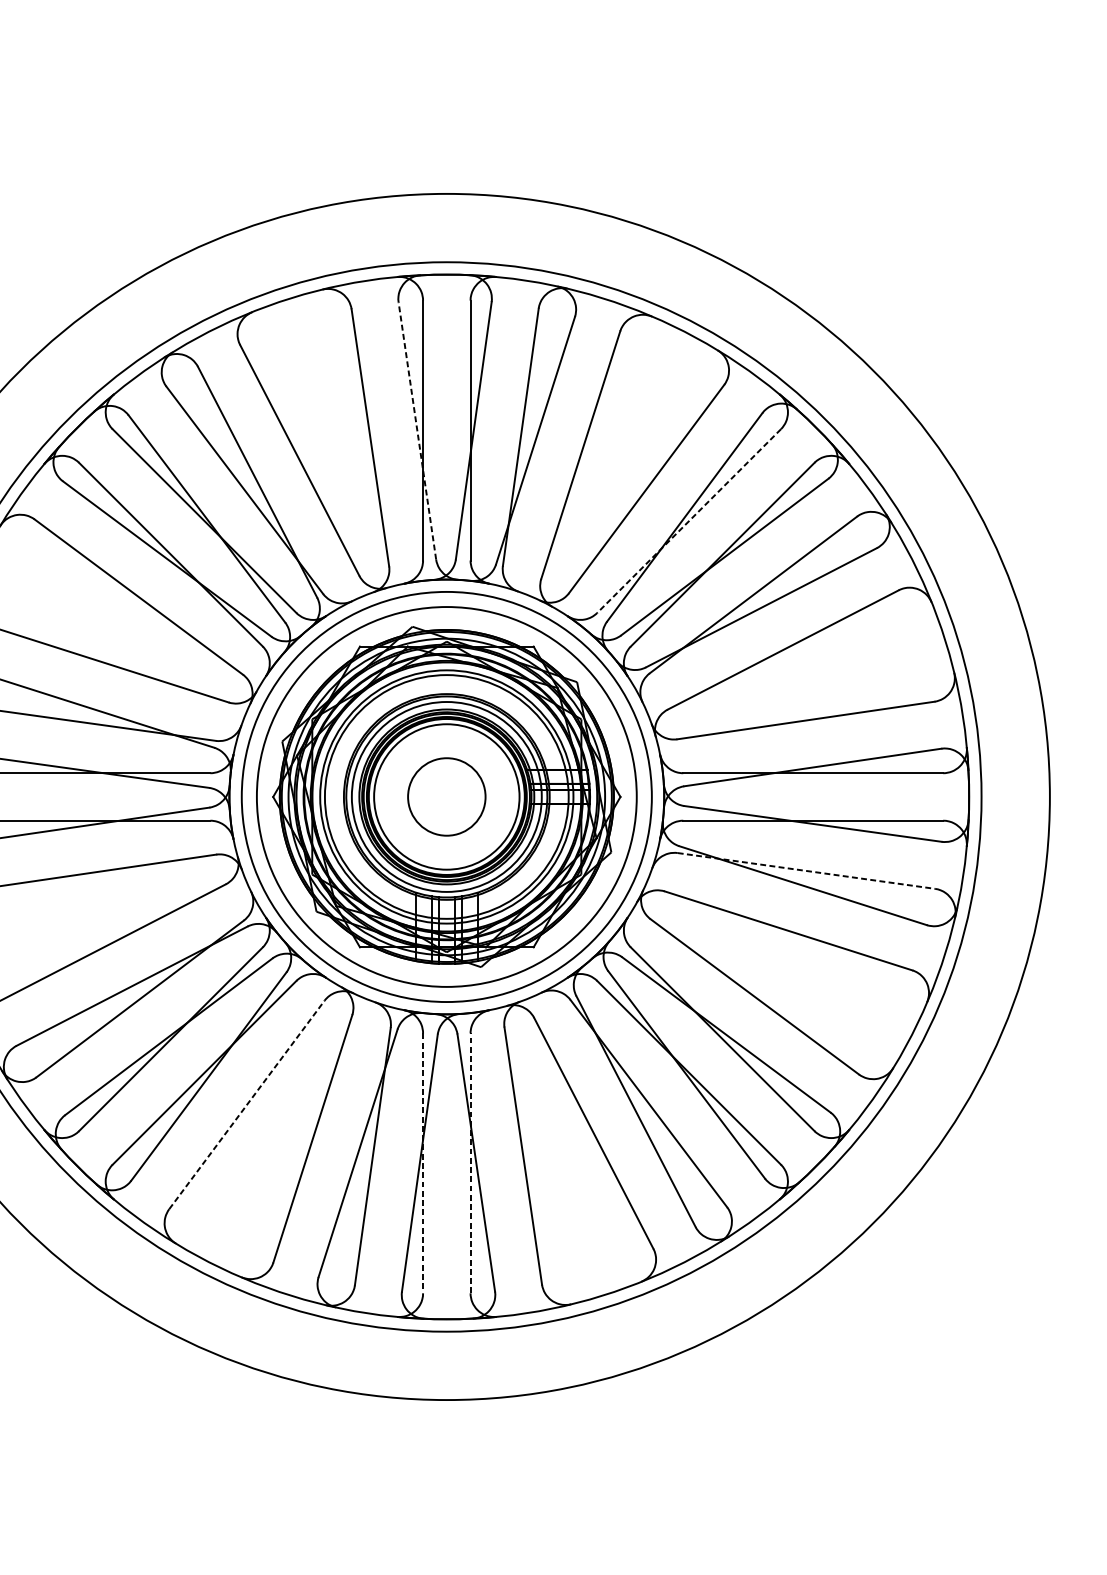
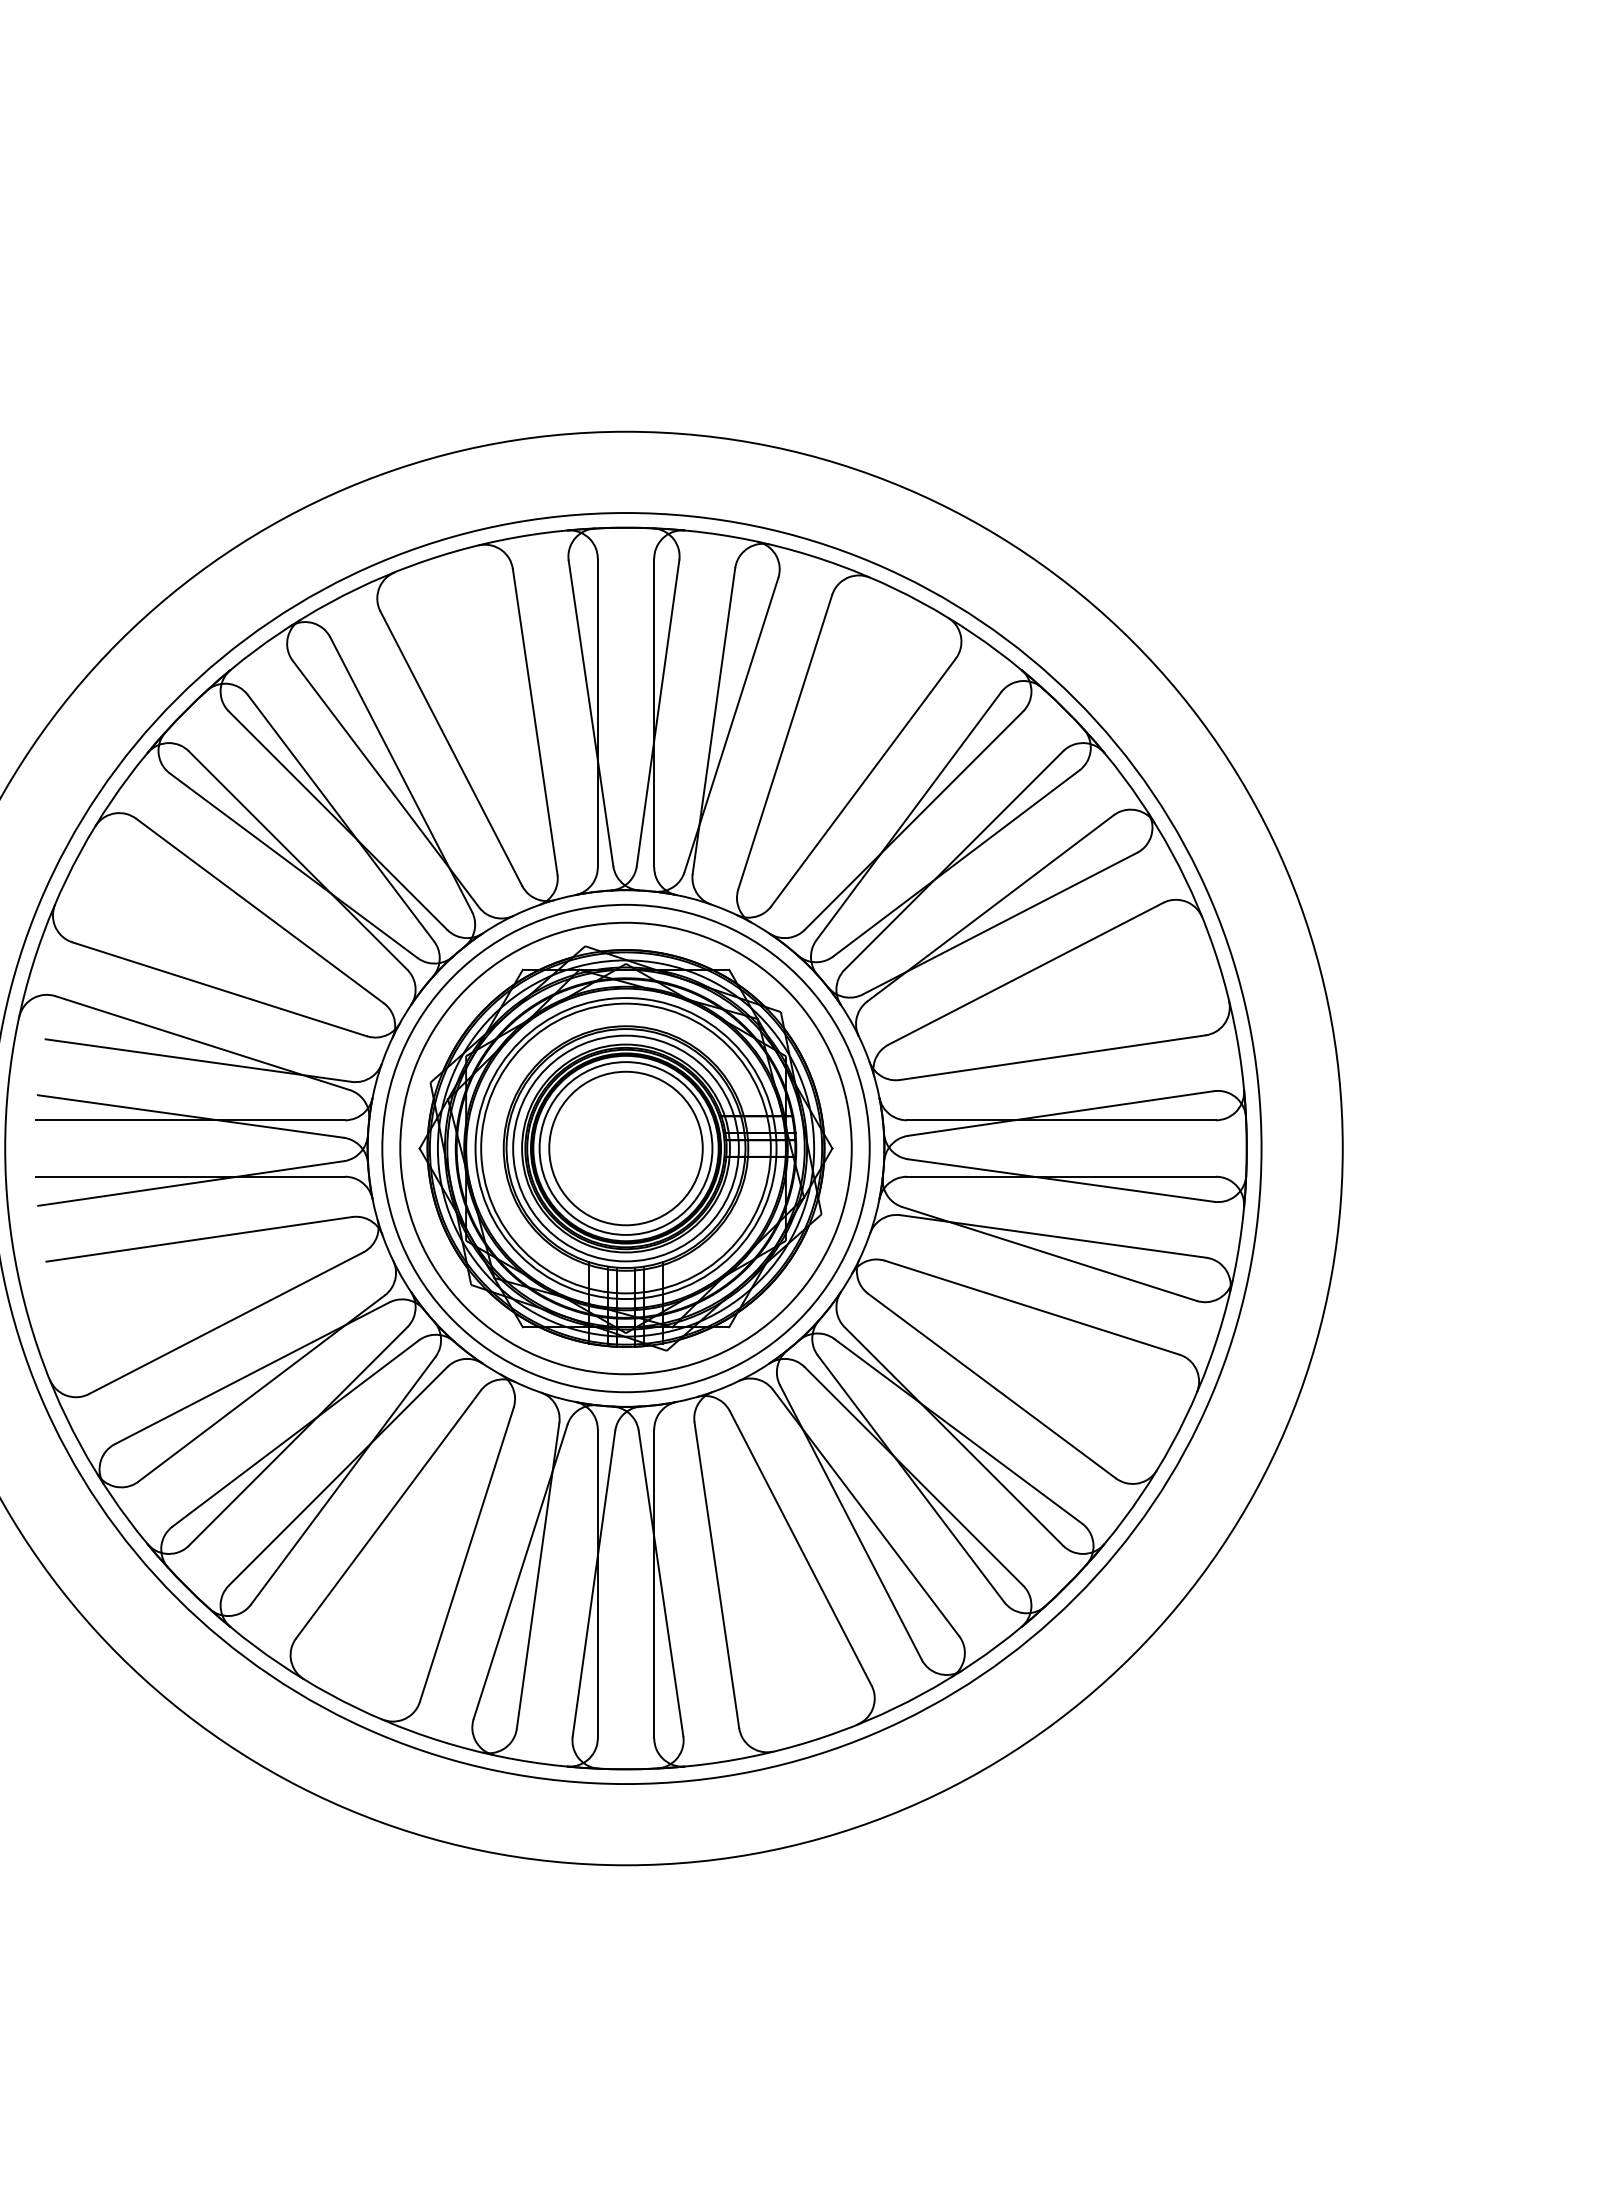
line: (416, 430) -> (590, 713), dashed -> solid
line: (688, 521) -> (913, 821), dashed -> solid
circle: (446, 796) -> (625, 1148), size x1.67
line: (806, 870) -> (1053, 1236), dashed -> solid
line: (246, 1104) -> (388, 1514), dashed -> solid
line: (470, 1162) -> (654, 1583), dashed -> solid
line: (422, 1163) -> (597, 1584), dashed -> solid

